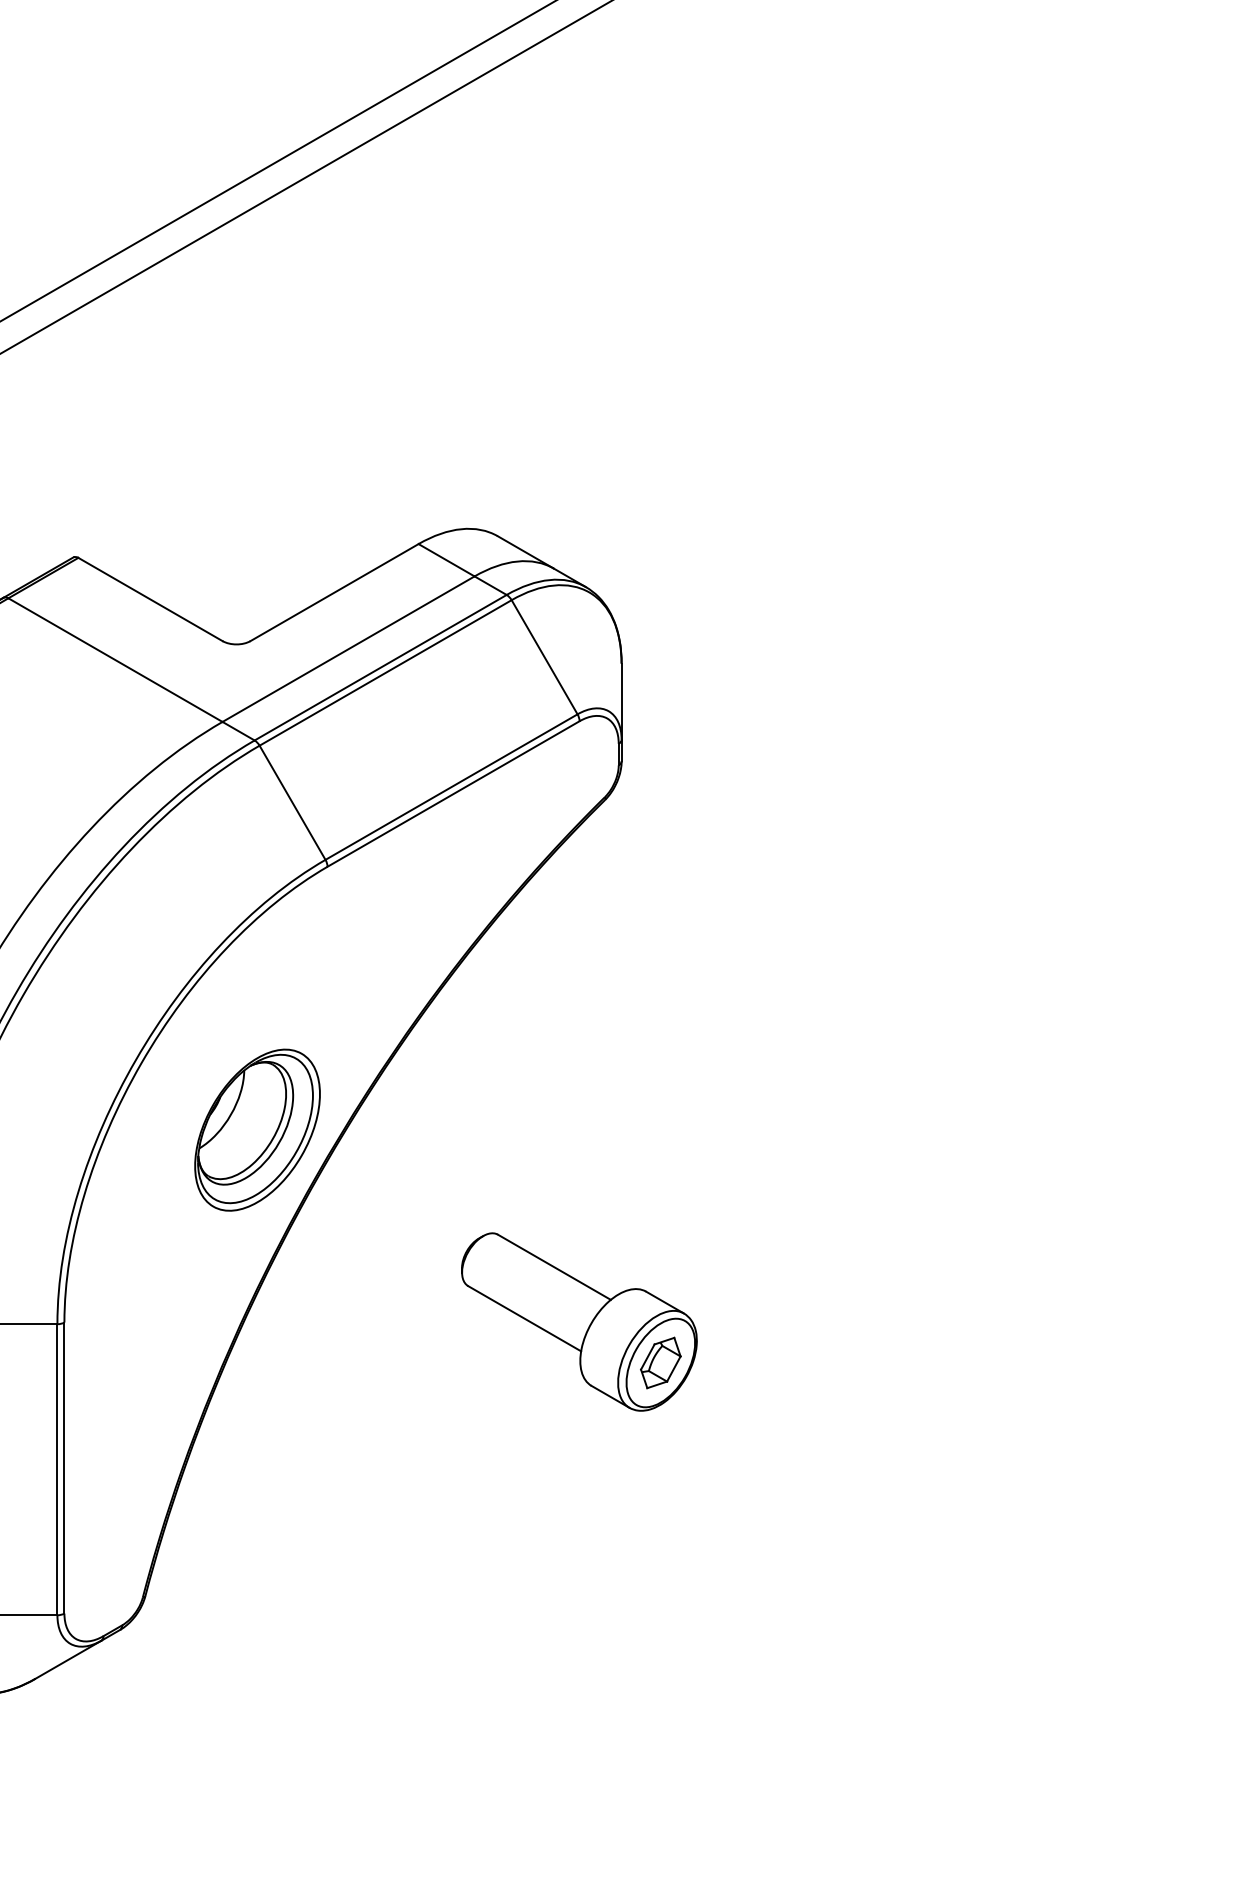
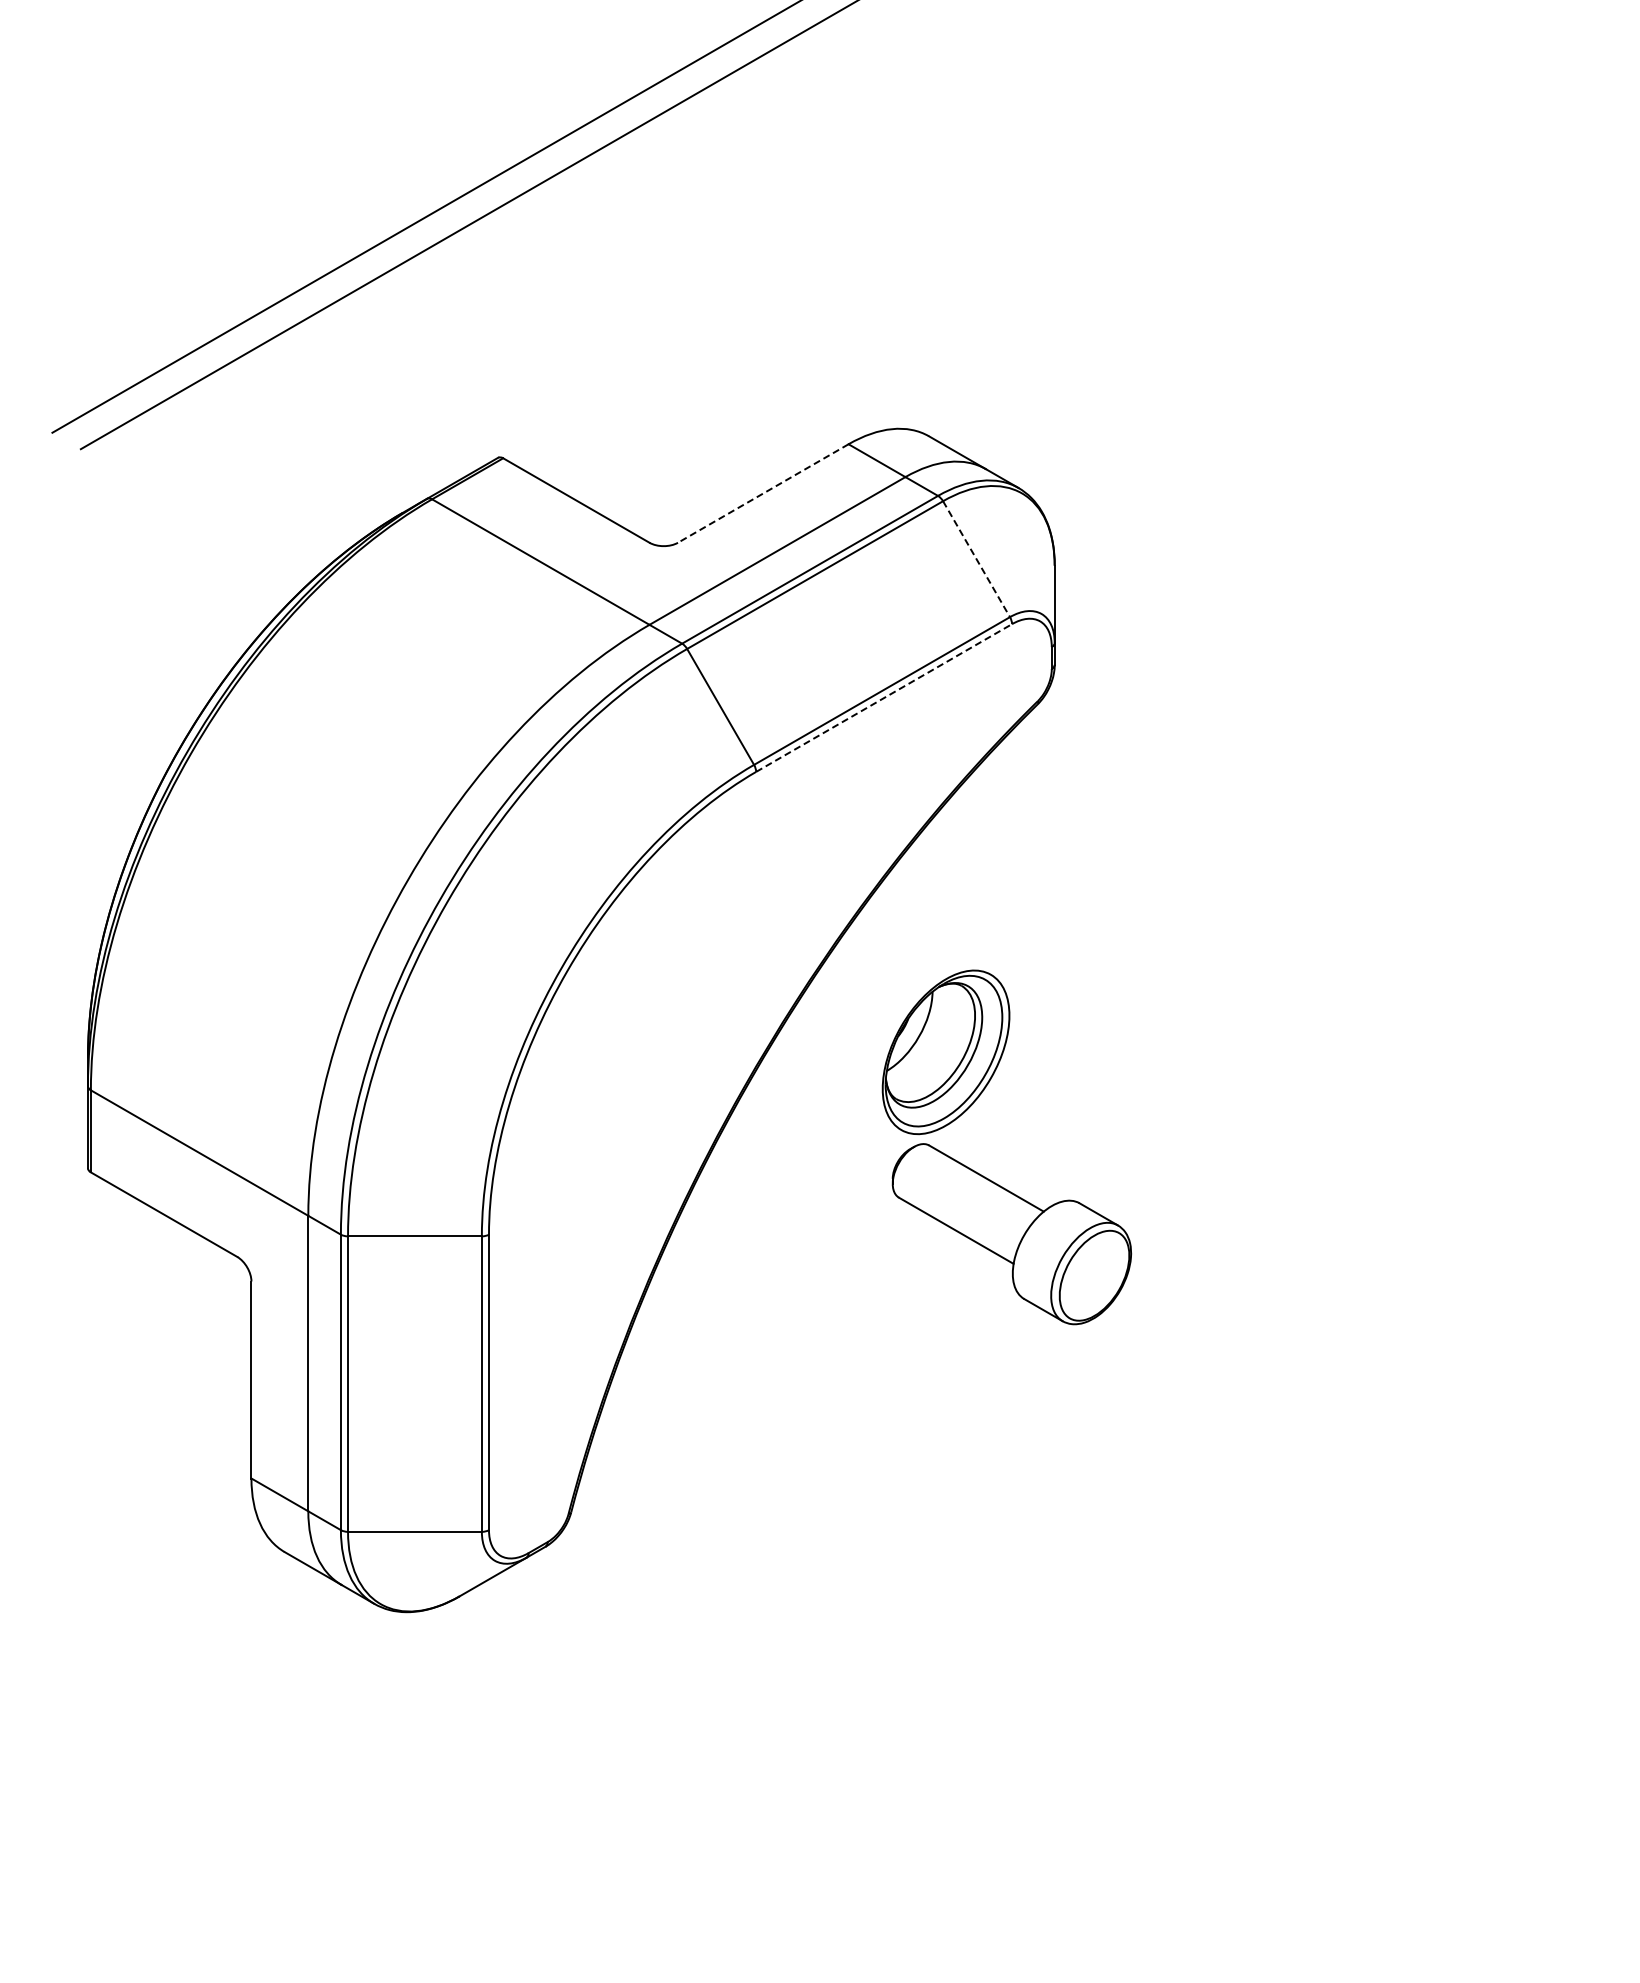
line: (333, 592) -> (762, 493), solid -> dashed
line: (544, 657) -> (976, 559), solid -> dashed
line: (453, 794) -> (884, 698), solid -> dashed
part: (256, 1130) -> (945, 1052), moved
part: (660, 1362) -> (1094, 1275), removed

